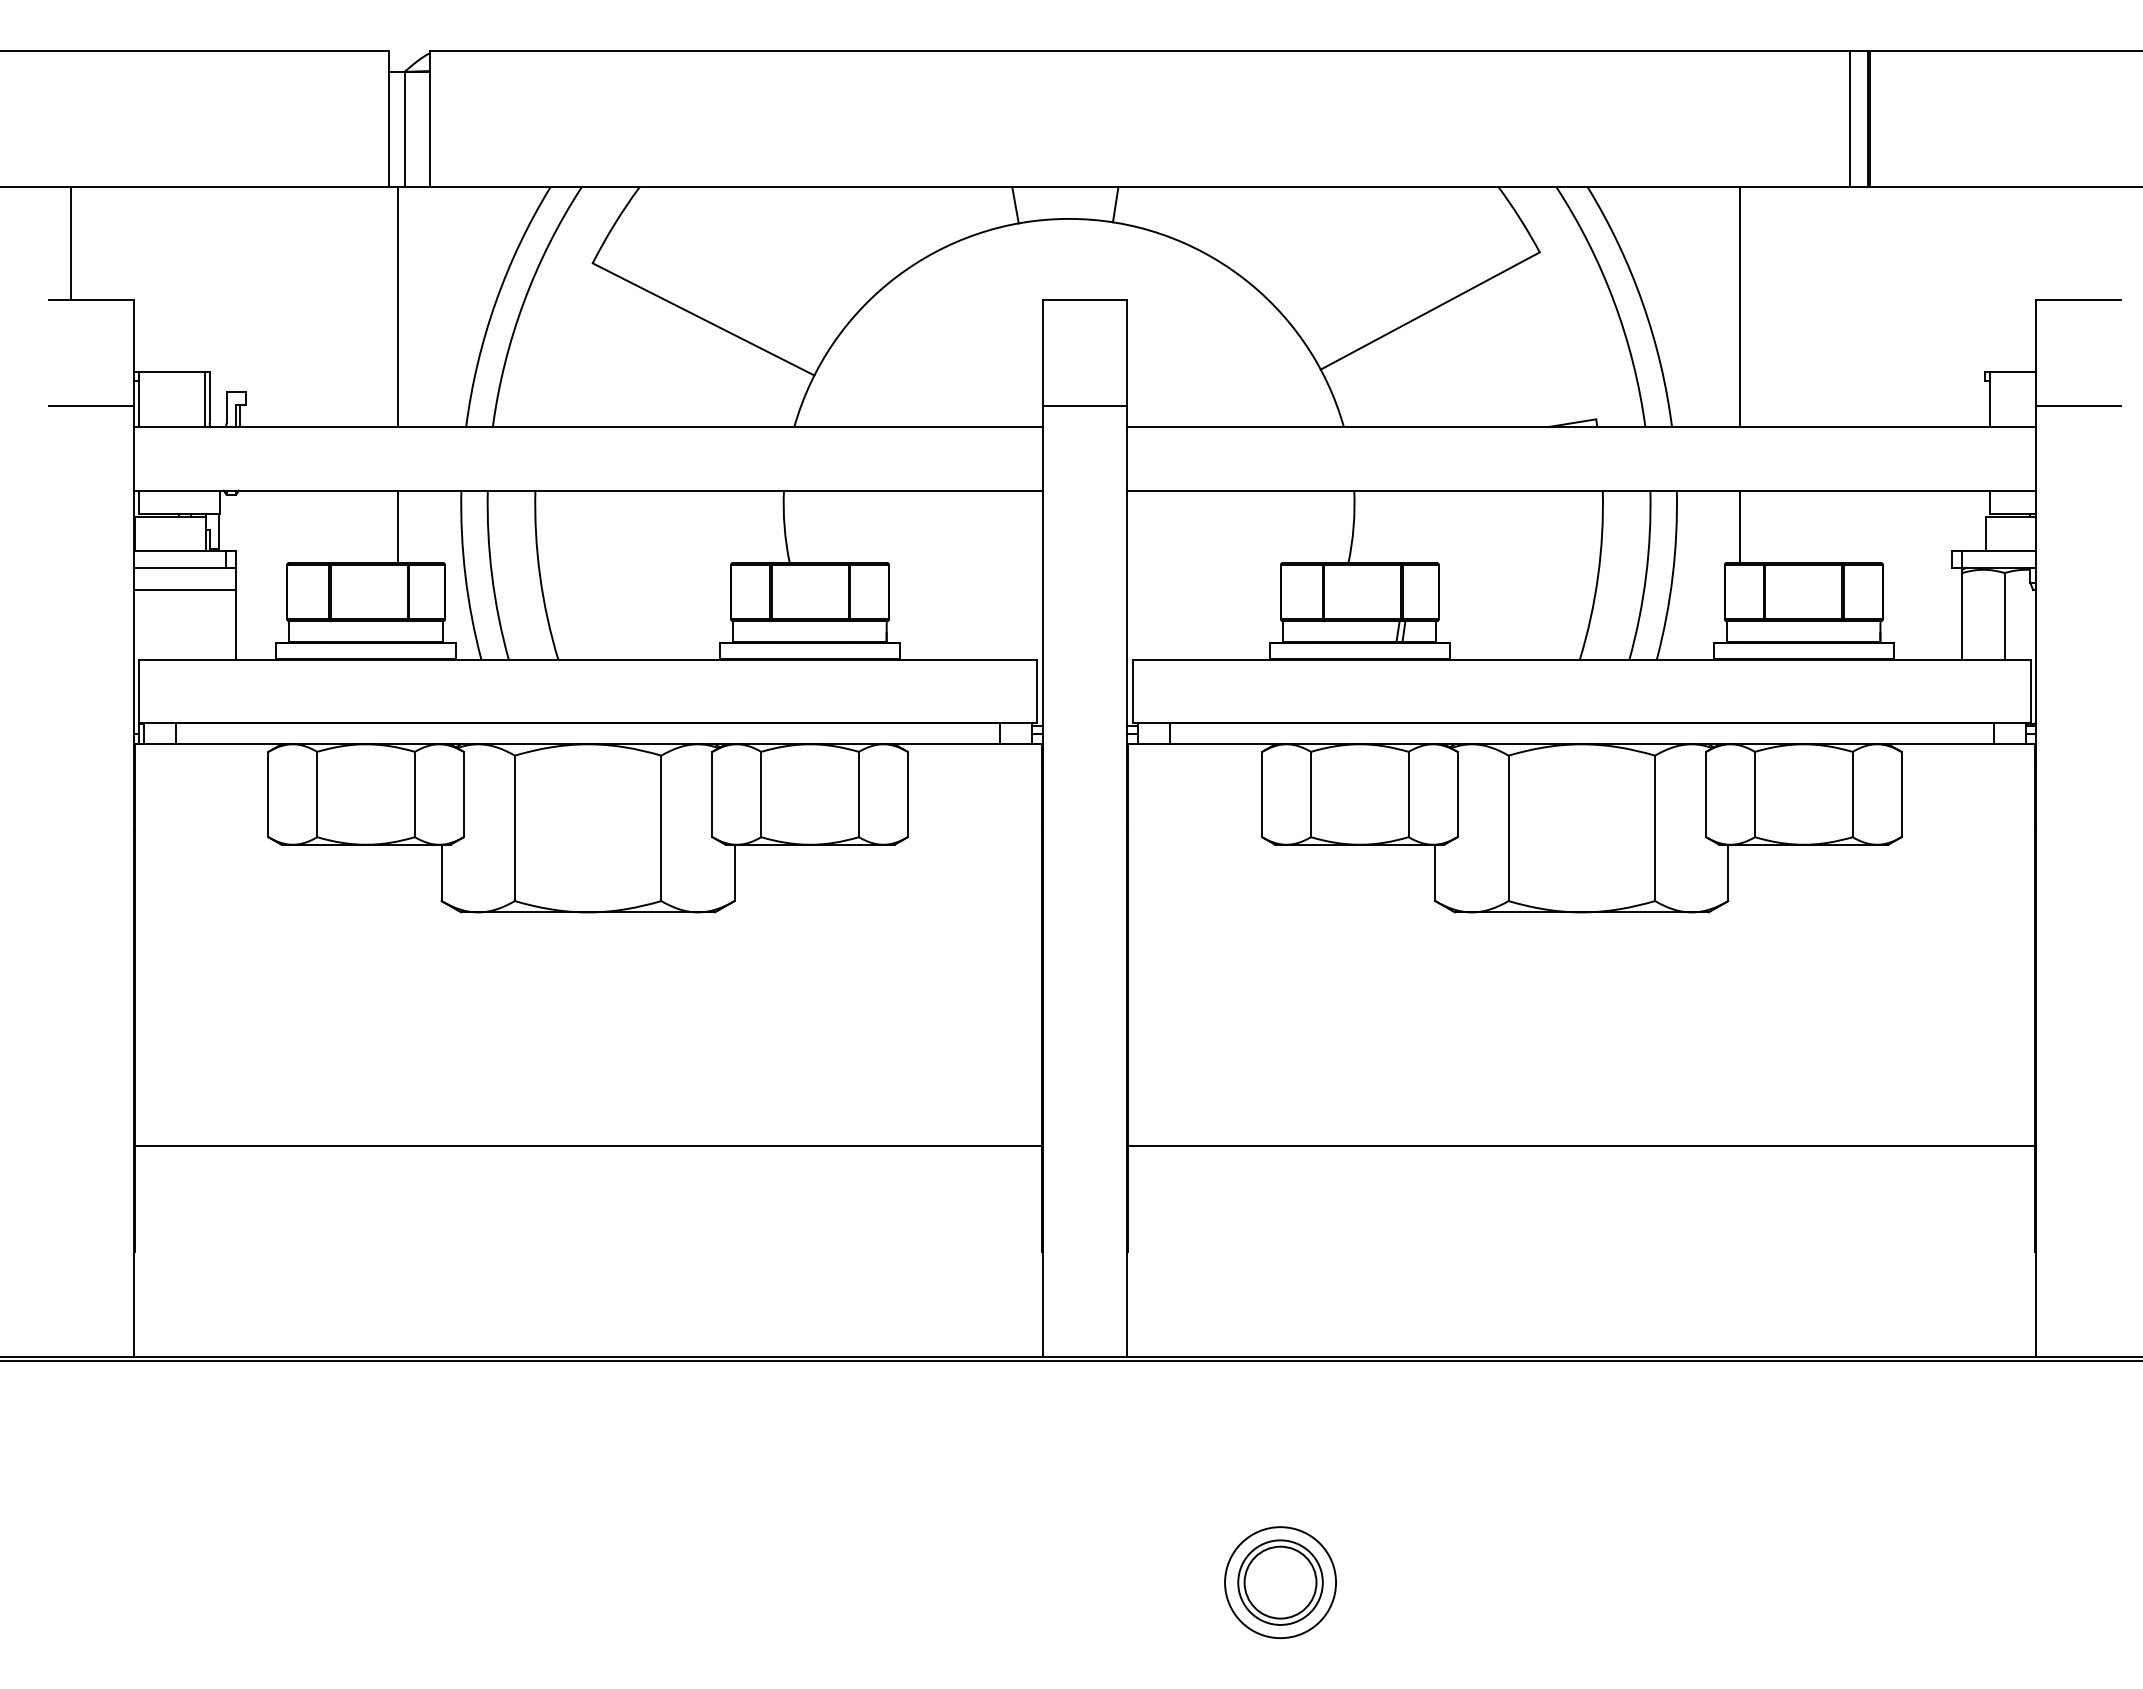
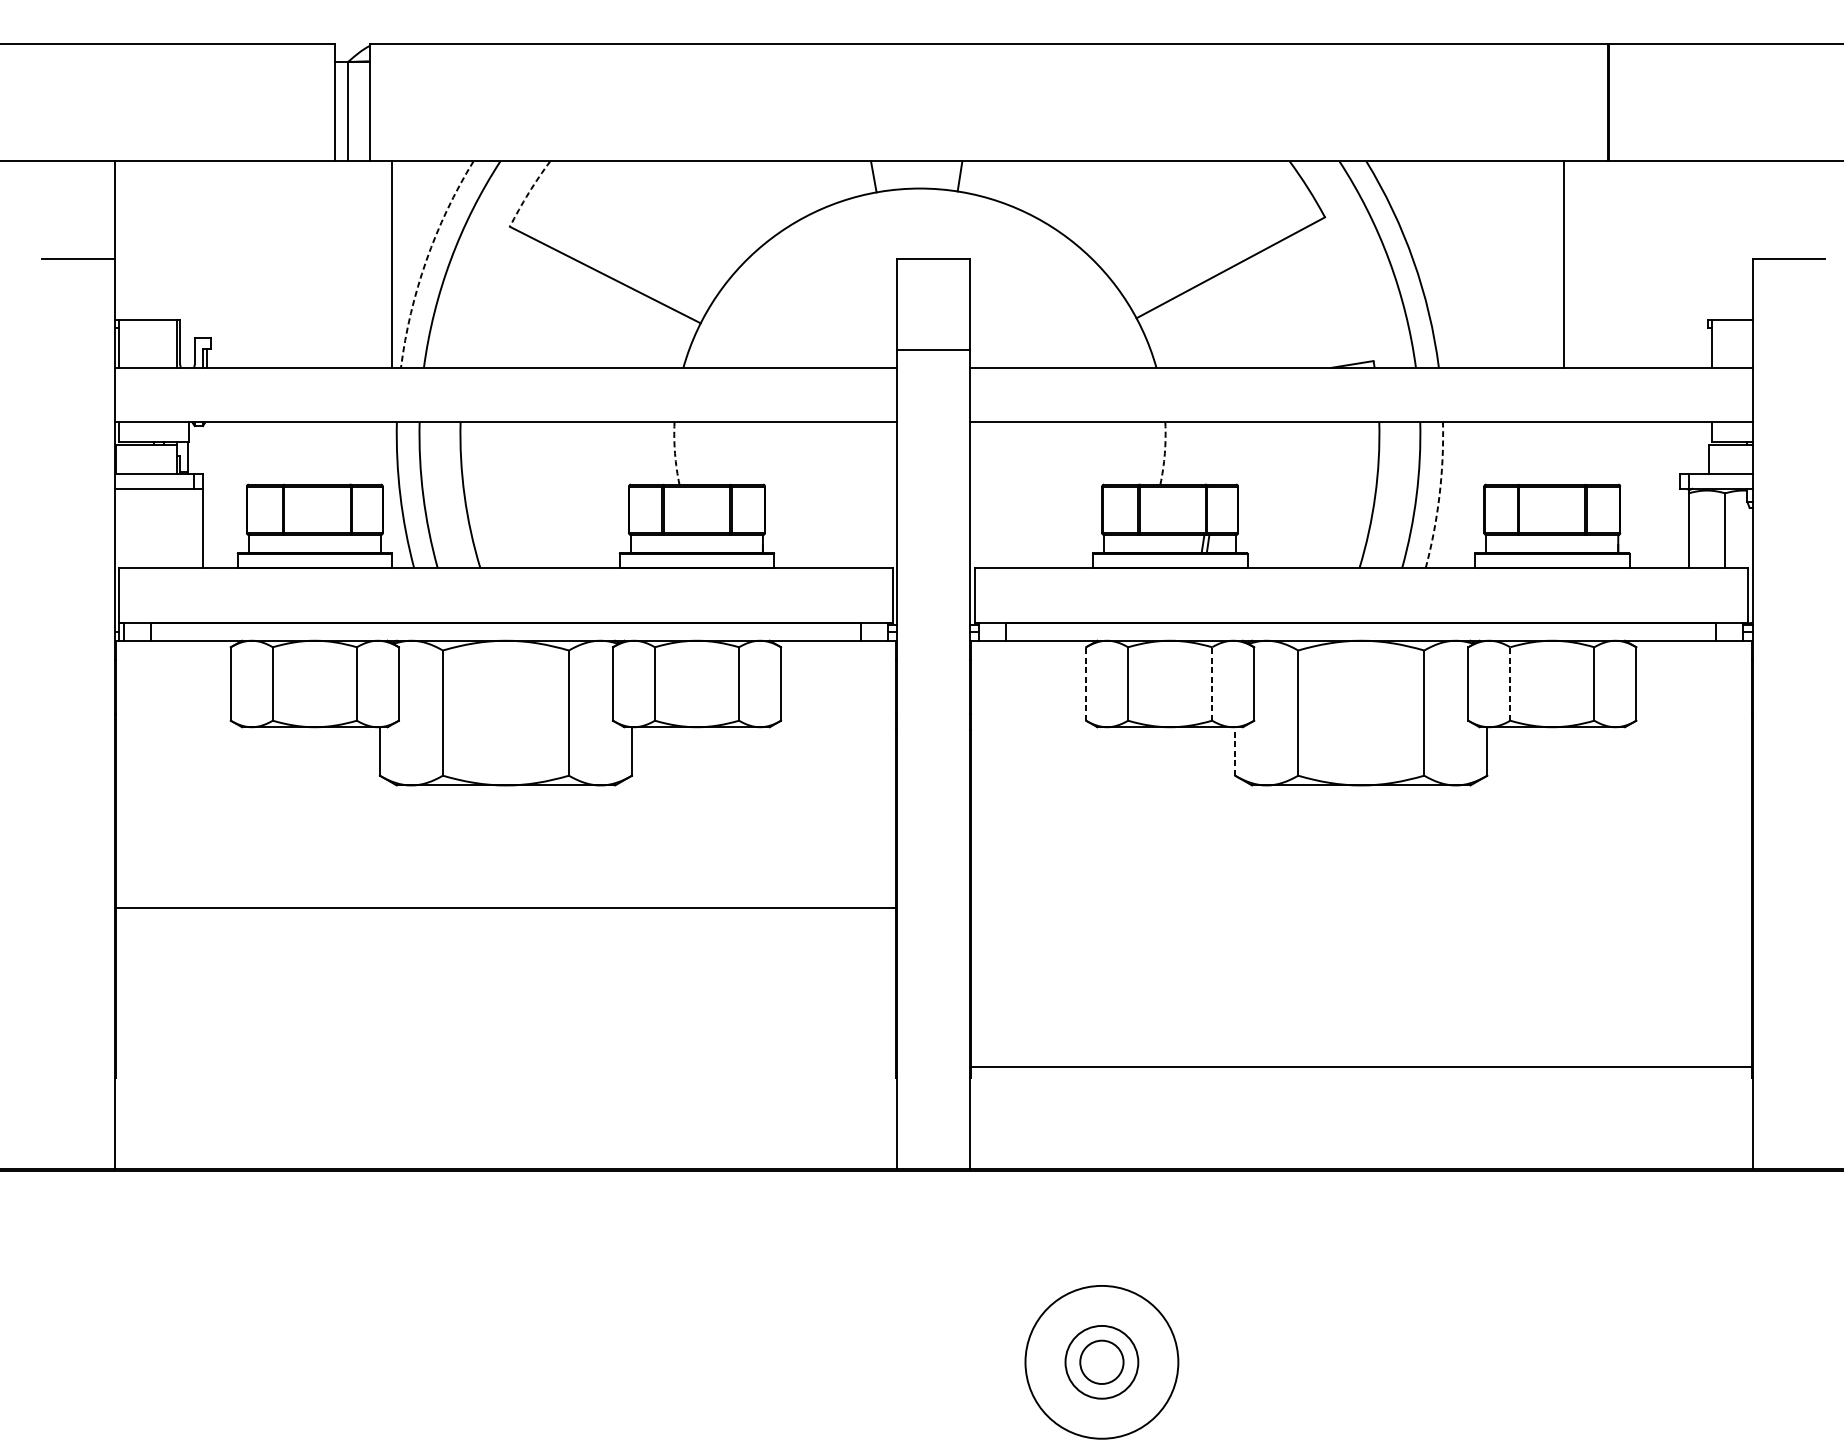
line: (1849, 118) -> (1591, 102), removed
arc: (614, 224) -> (528, 193), solid -> dashed
line: (71, 243) -> (115, 209), moved
arc: (495, 302) -> (426, 260), solid -> dashed
line: (397, 307) -> (391, 264), moved
line: (1740, 307) -> (1564, 264), moved
line: (90, 406) -> (77, 350), removed
line: (2078, 406) -> (1788, 350), removed
line: (397, 526) -> (341, 453), removed
line: (1740, 526) -> (1497, 453), removed
arc: (784, 527) -> (674, 454), solid -> dashed
arc: (1353, 527) -> (1164, 454), solid -> dashed
arc: (1672, 575) -> (1439, 495), solid -> dashed
line: (184, 589) -> (158, 507), removed
line: (1262, 794) -> (1086, 683), solid -> dashed
line: (1408, 794) -> (1212, 683), solid -> dashed
line: (1755, 794) -> (1510, 683), solid -> dashed
line: (1435, 872) -> (1235, 751), solid -> dashed
line: (587, 1146) -> (505, 908), moved
line: (1581, 1146) -> (1360, 1066), moved
circle: (1280, 1582) -> (1101, 1362), size x0.7
circle: (1280, 1582) -> (1101, 1362), size x1.6

